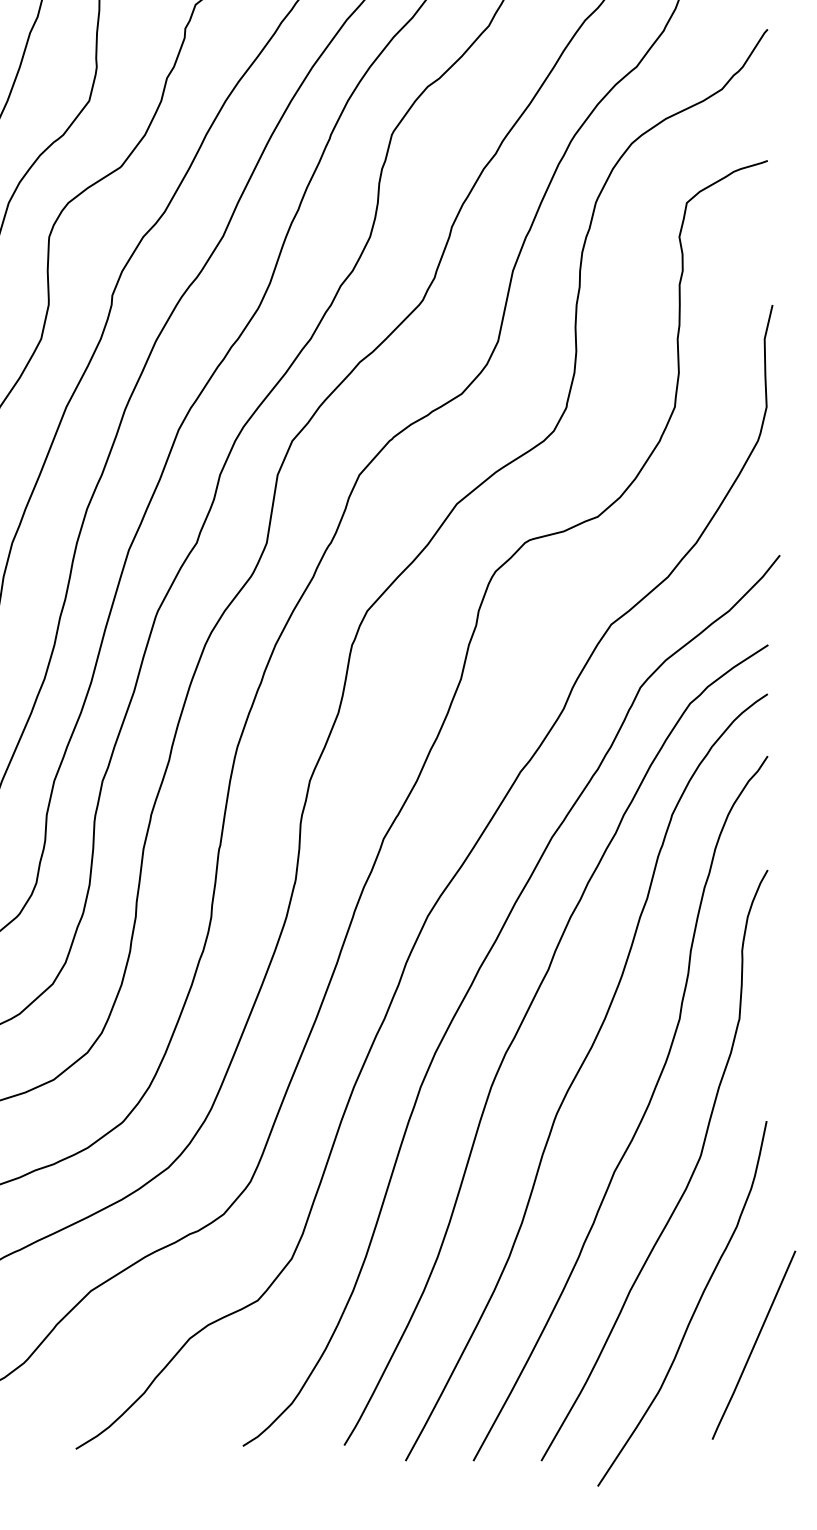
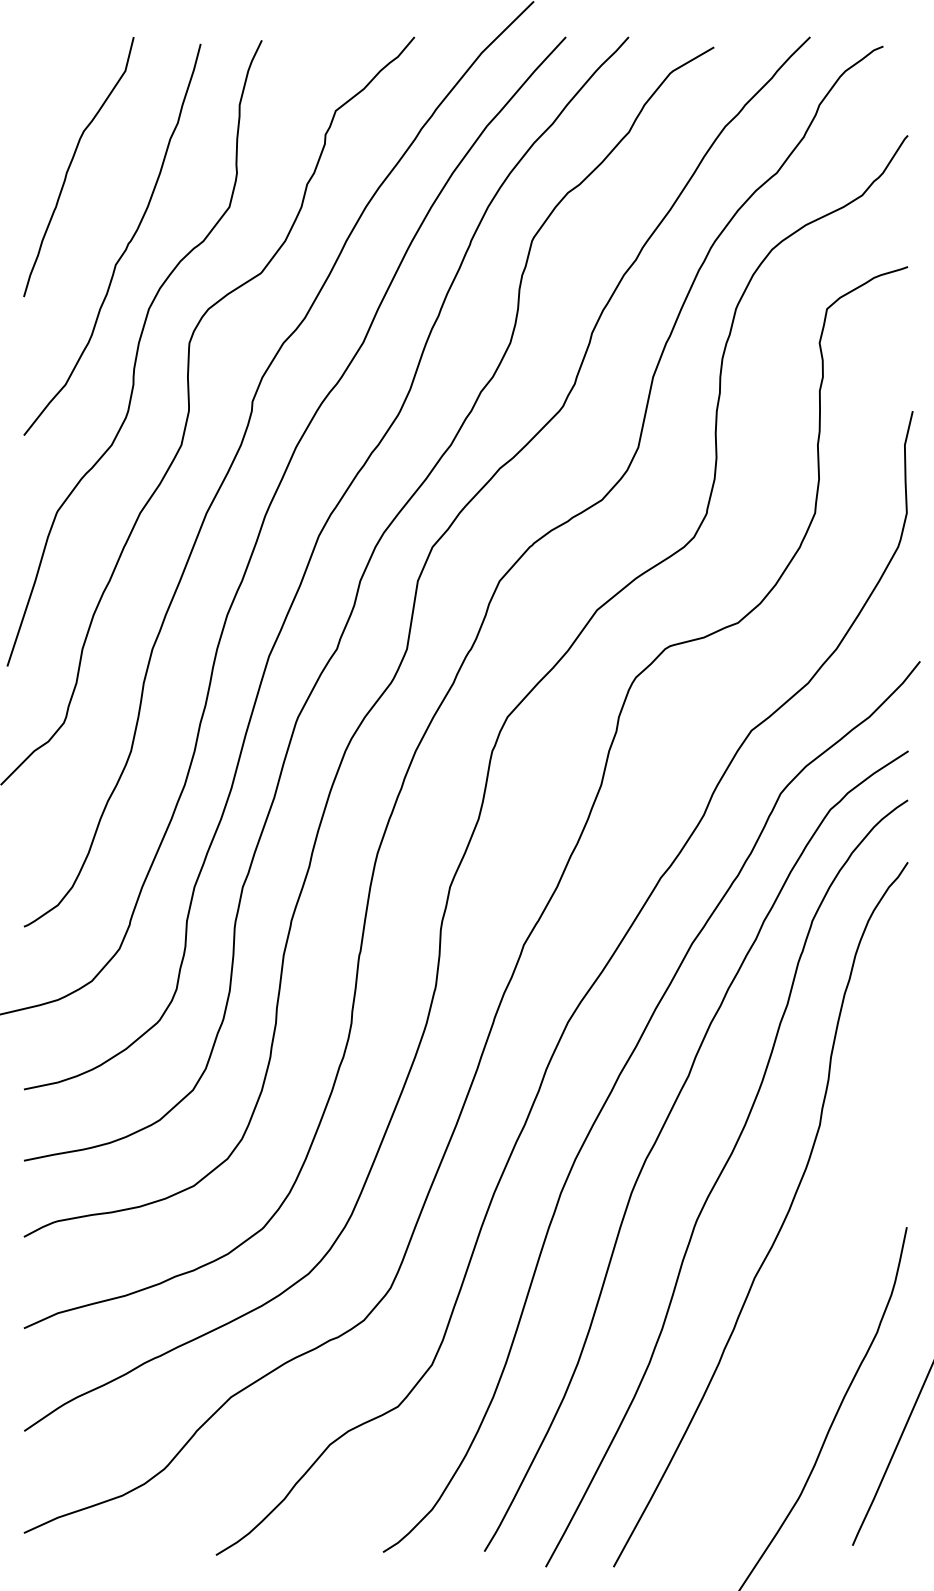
curve: (688, 1181) -> (828, 1287), removed

